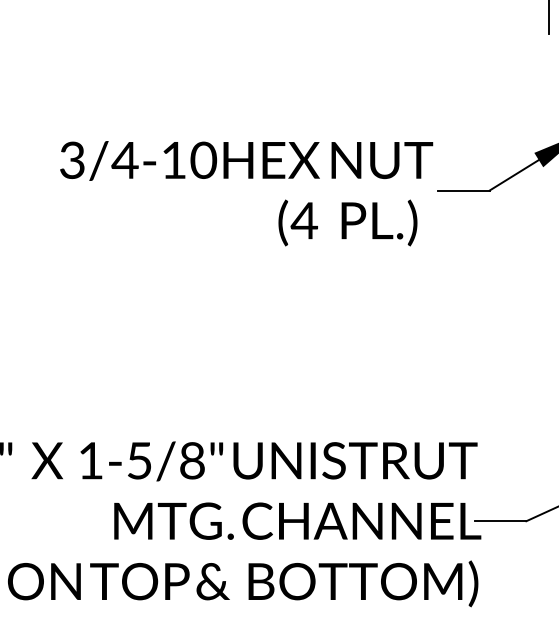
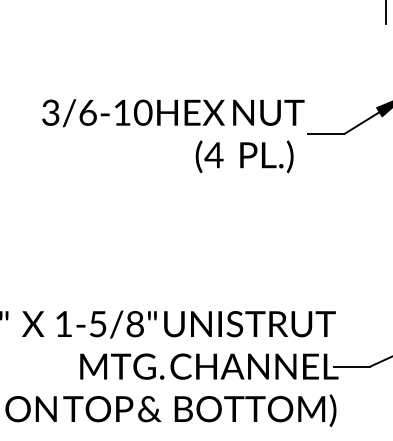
text: (124, 159) -> (87, 112), 3/4-10 -> 3/6-10

